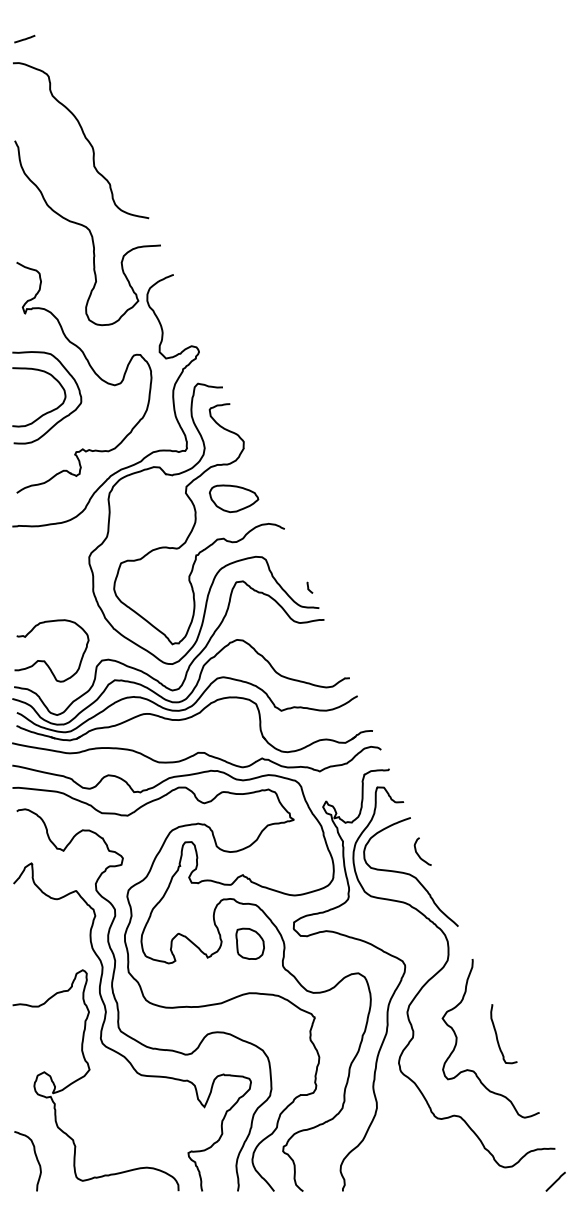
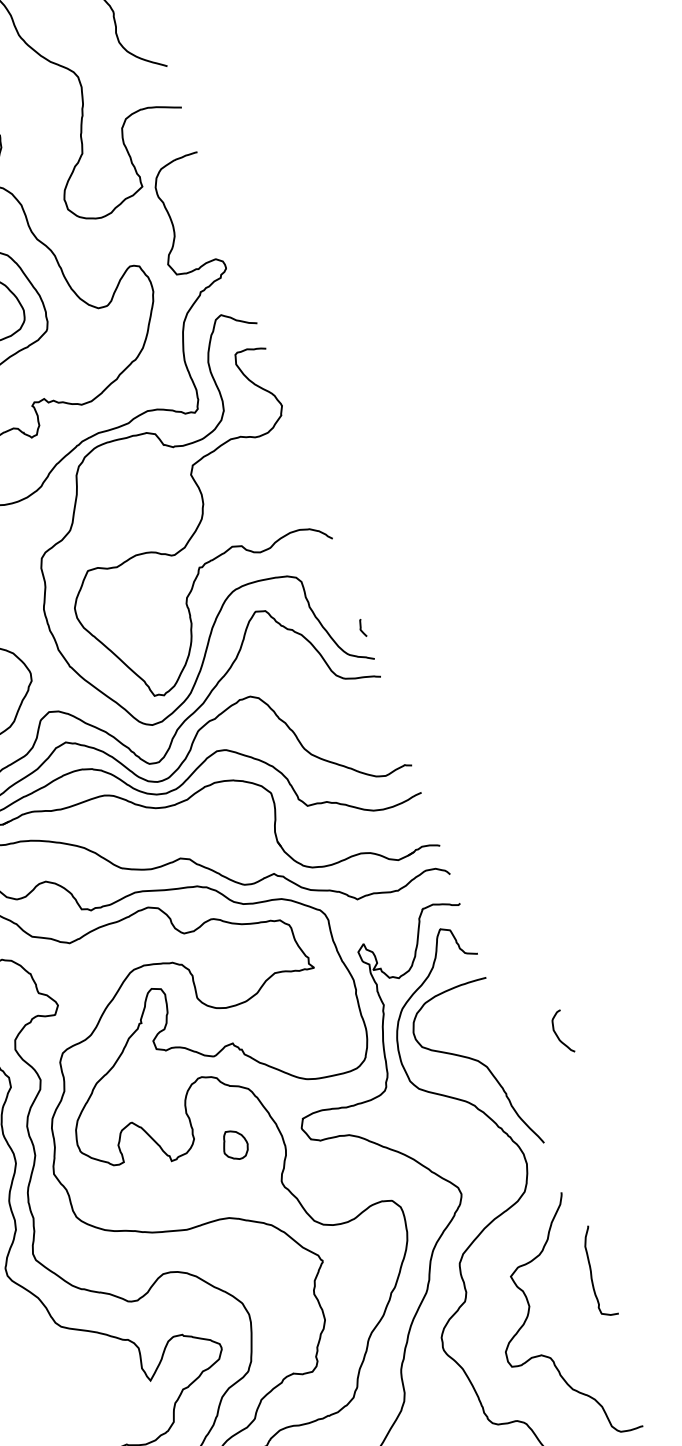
part: (234, 498) -> (262, 488), removed
curve: (418, 853) -> (557, 1032), moved
part: (249, 943) -> (234, 1144), size x0.6
curve: (497, 1034) -> (592, 1270), moved

